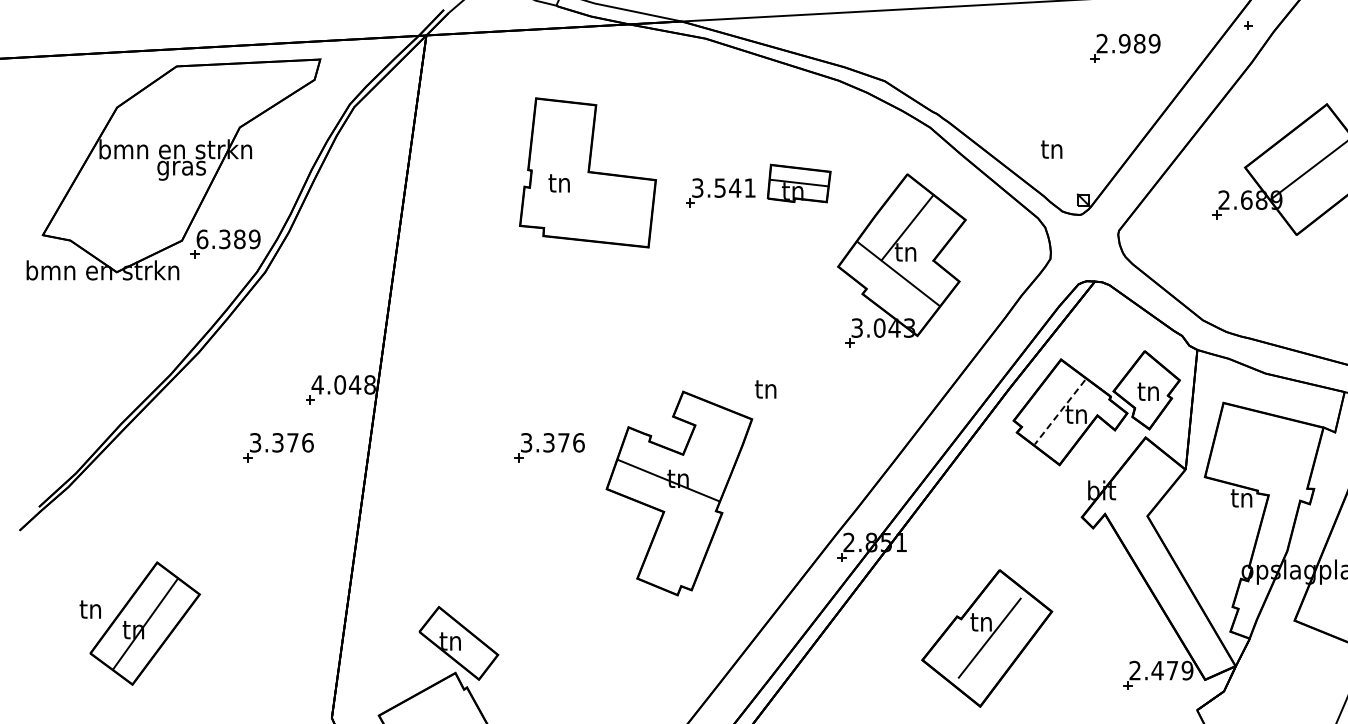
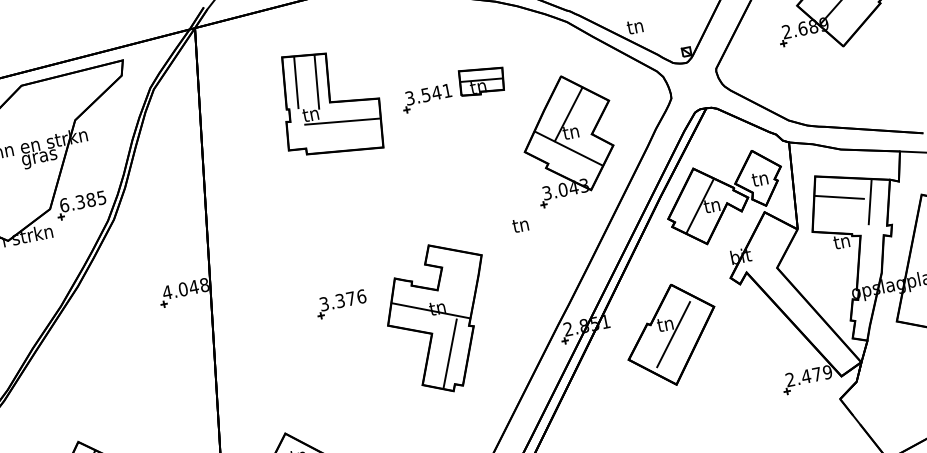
line: (548, 136) -> (296, 82), added
line: (576, 140) -> (316, 81), added
text: (1051, 149) -> (634, 26), moved
line: (600, 201) -> (342, 121), added
text: (254, 238) -> (101, 197), 6.389 -> 6.385
part: (901, 260) -> (569, 138), moved
text: (765, 389) -> (520, 225), moved
line: (1060, 412) -> (700, 206), dashed -> solid
line: (1250, 437) -> (839, 197), added
part: (278, 447) -> (148, 342), removed
line: (1290, 451) -> (869, 201), added
line: (682, 544) -> (449, 354), added
part: (987, 638) -> (672, 335), moved

